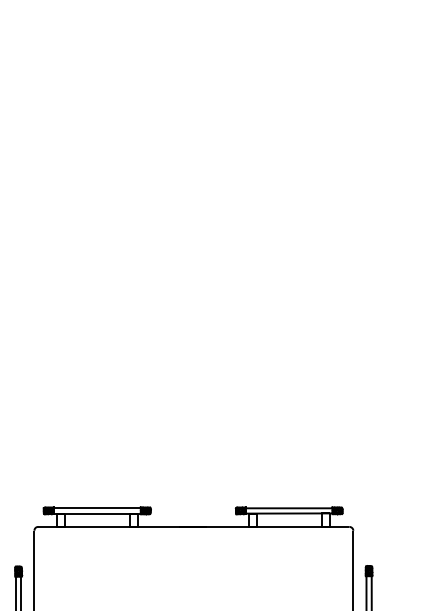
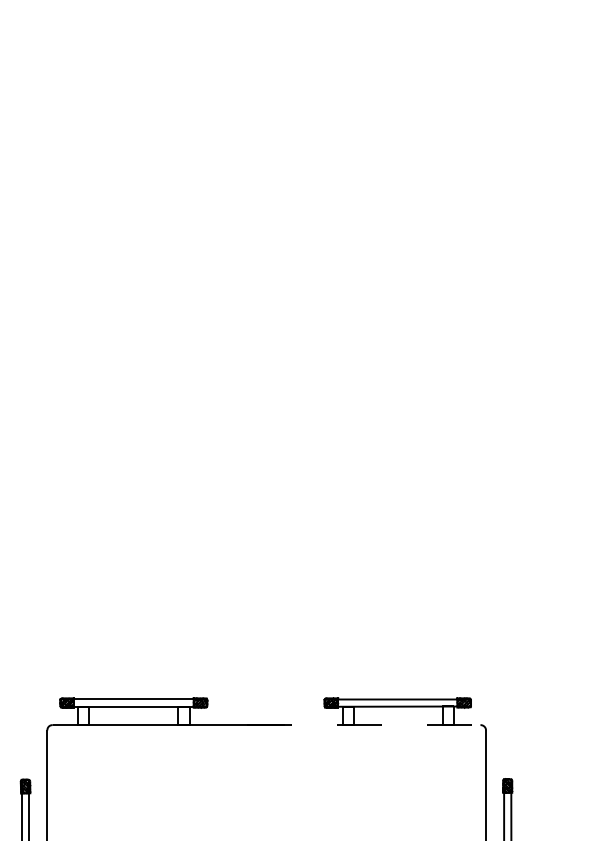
line: (264, 526) -> (363, 724), solid -> dashed

